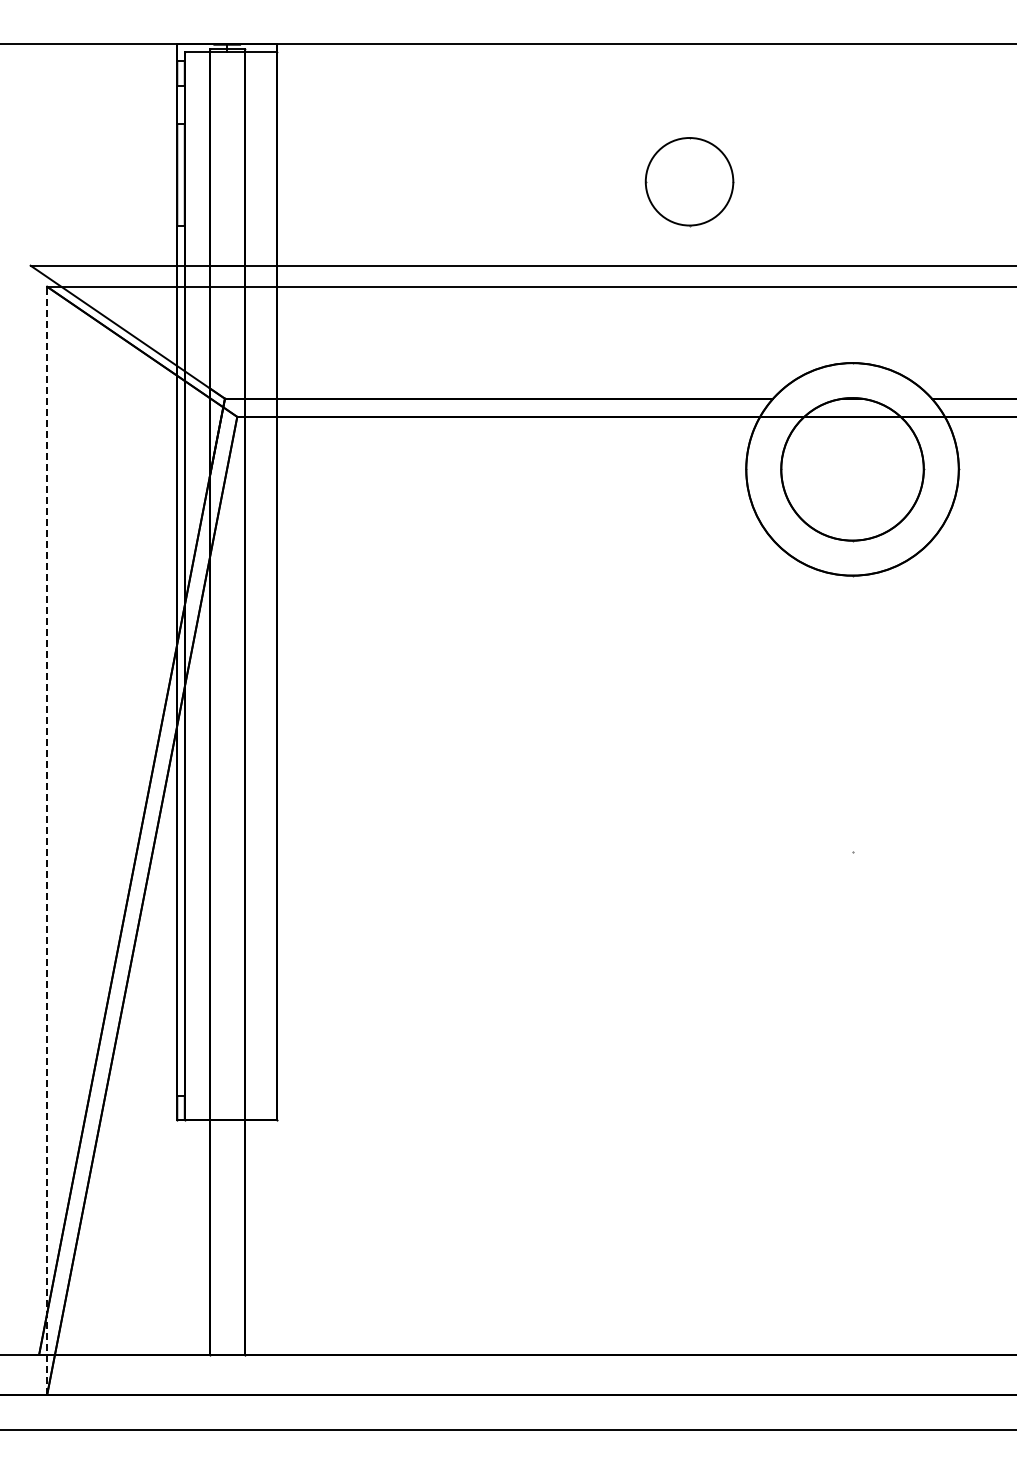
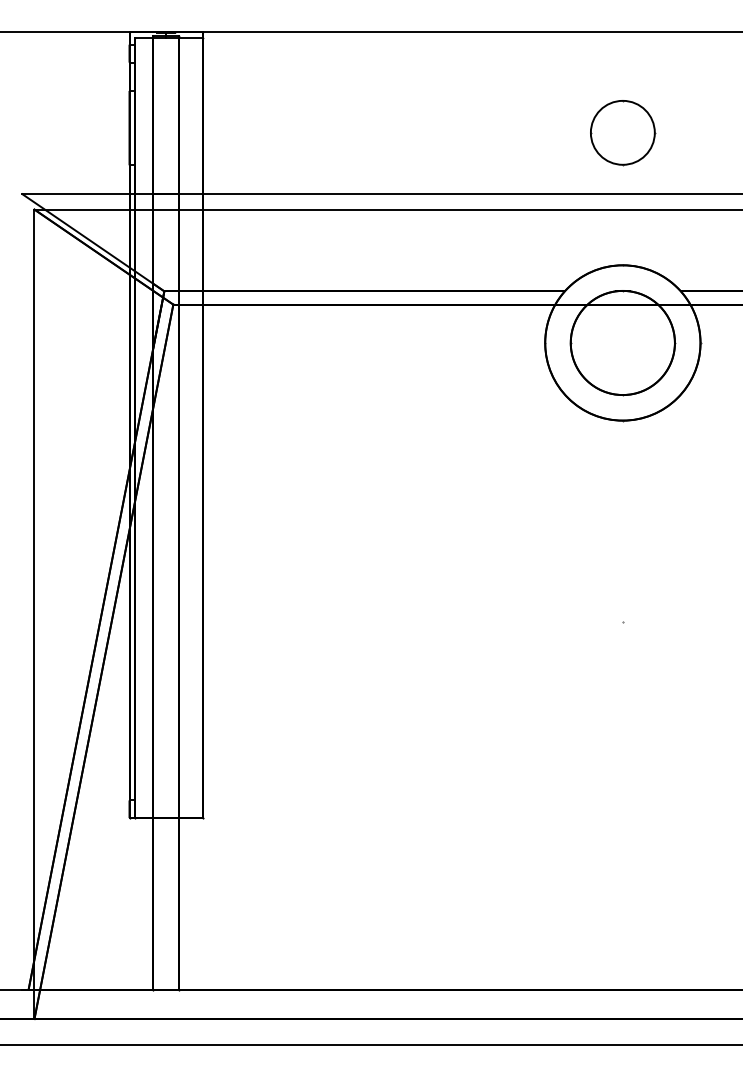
part: (689, 182) -> (622, 133), moved
line: (47, 840) -> (34, 614), dashed -> solid

